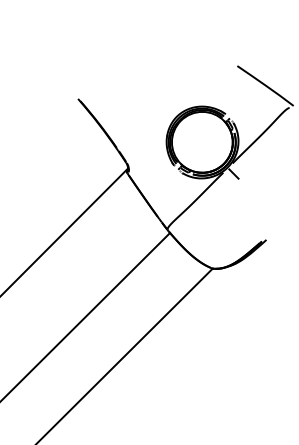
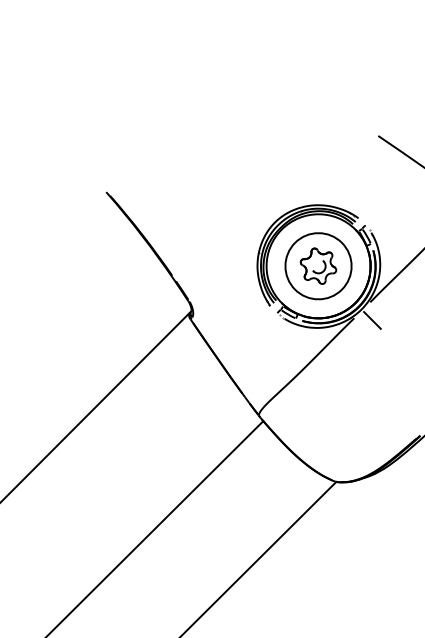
part: (202, 142) -> (318, 266), added

